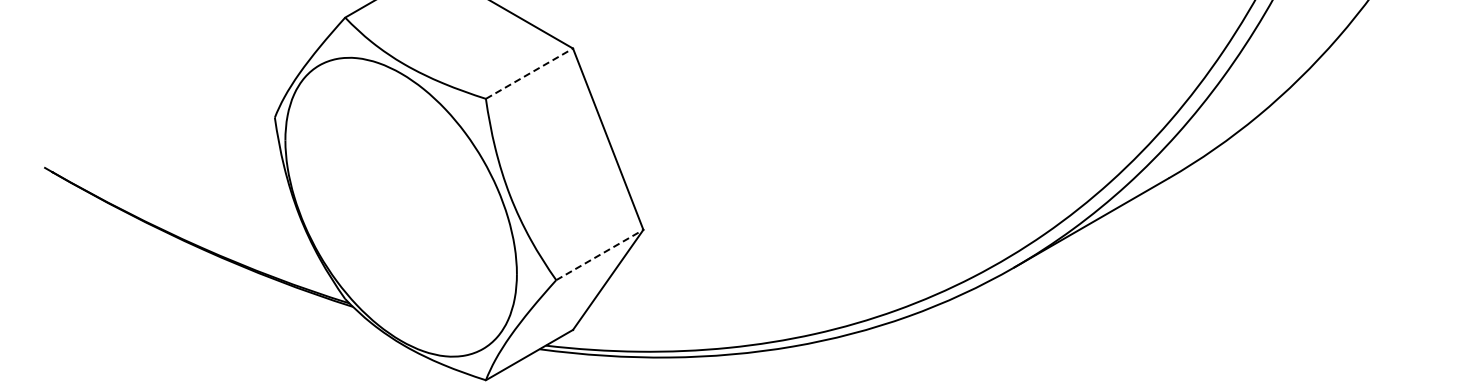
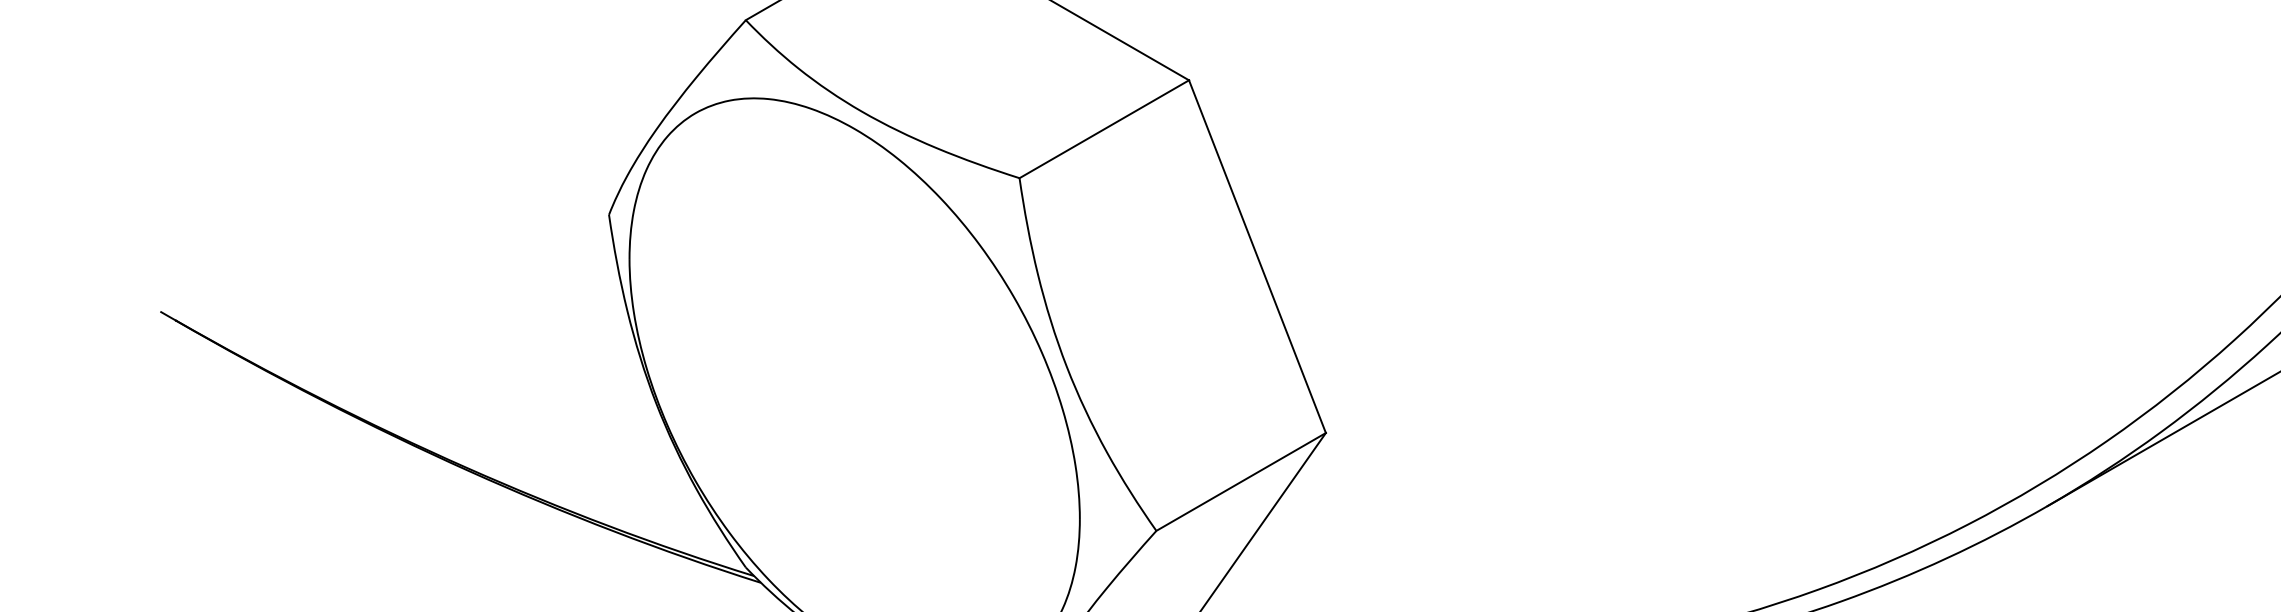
line: (529, 73) -> (1104, 128), dashed -> solid
line: (600, 254) -> (1242, 480), dashed -> solid

